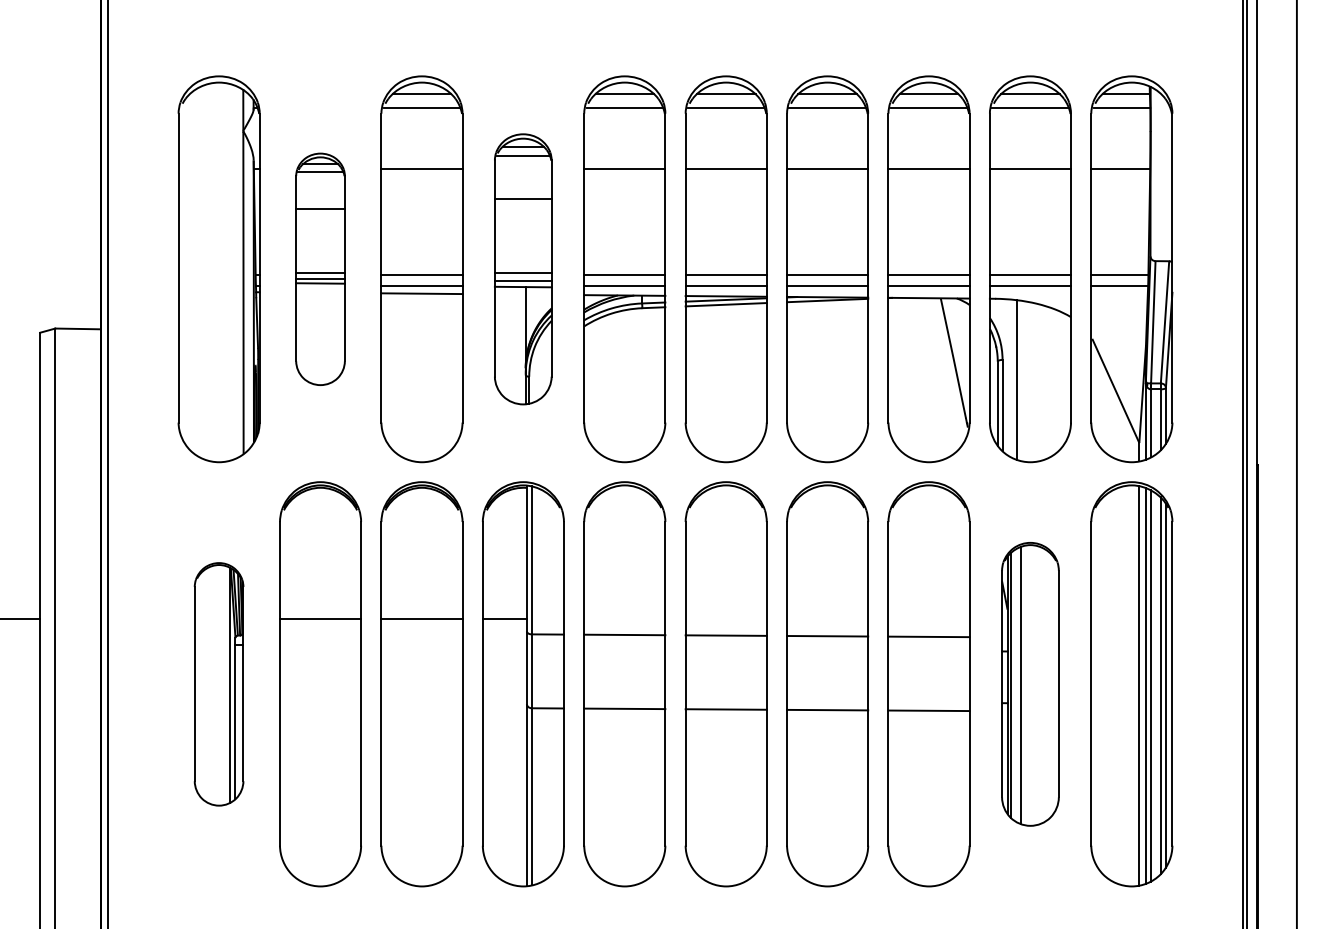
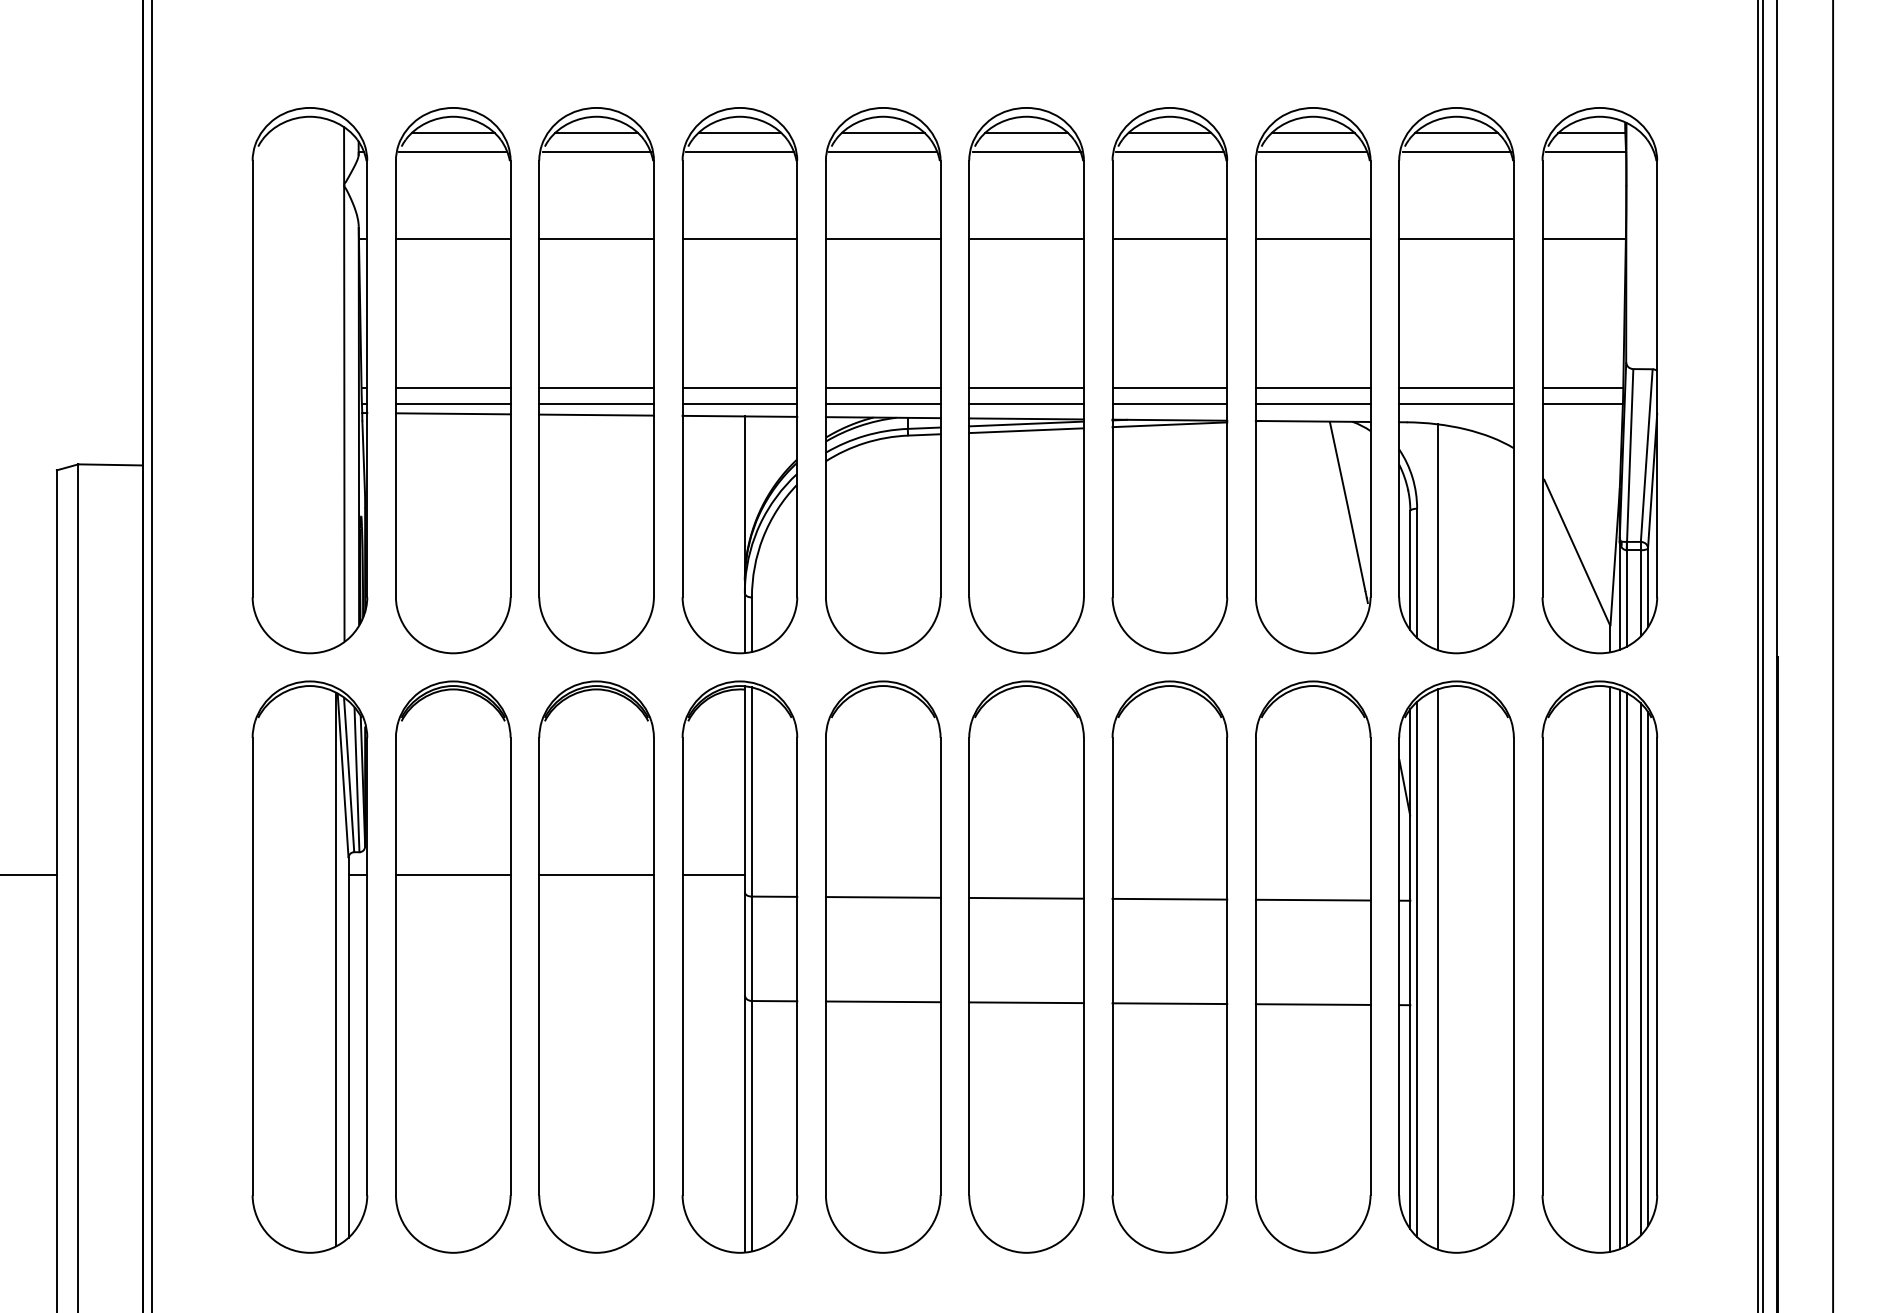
part: (320, 269) -> (453, 380), size x1.67
part: (522, 269) -> (738, 380), size x1.43
part: (218, 684) -> (309, 967), size x1.67
part: (1030, 684) -> (1456, 967), size x1.43

